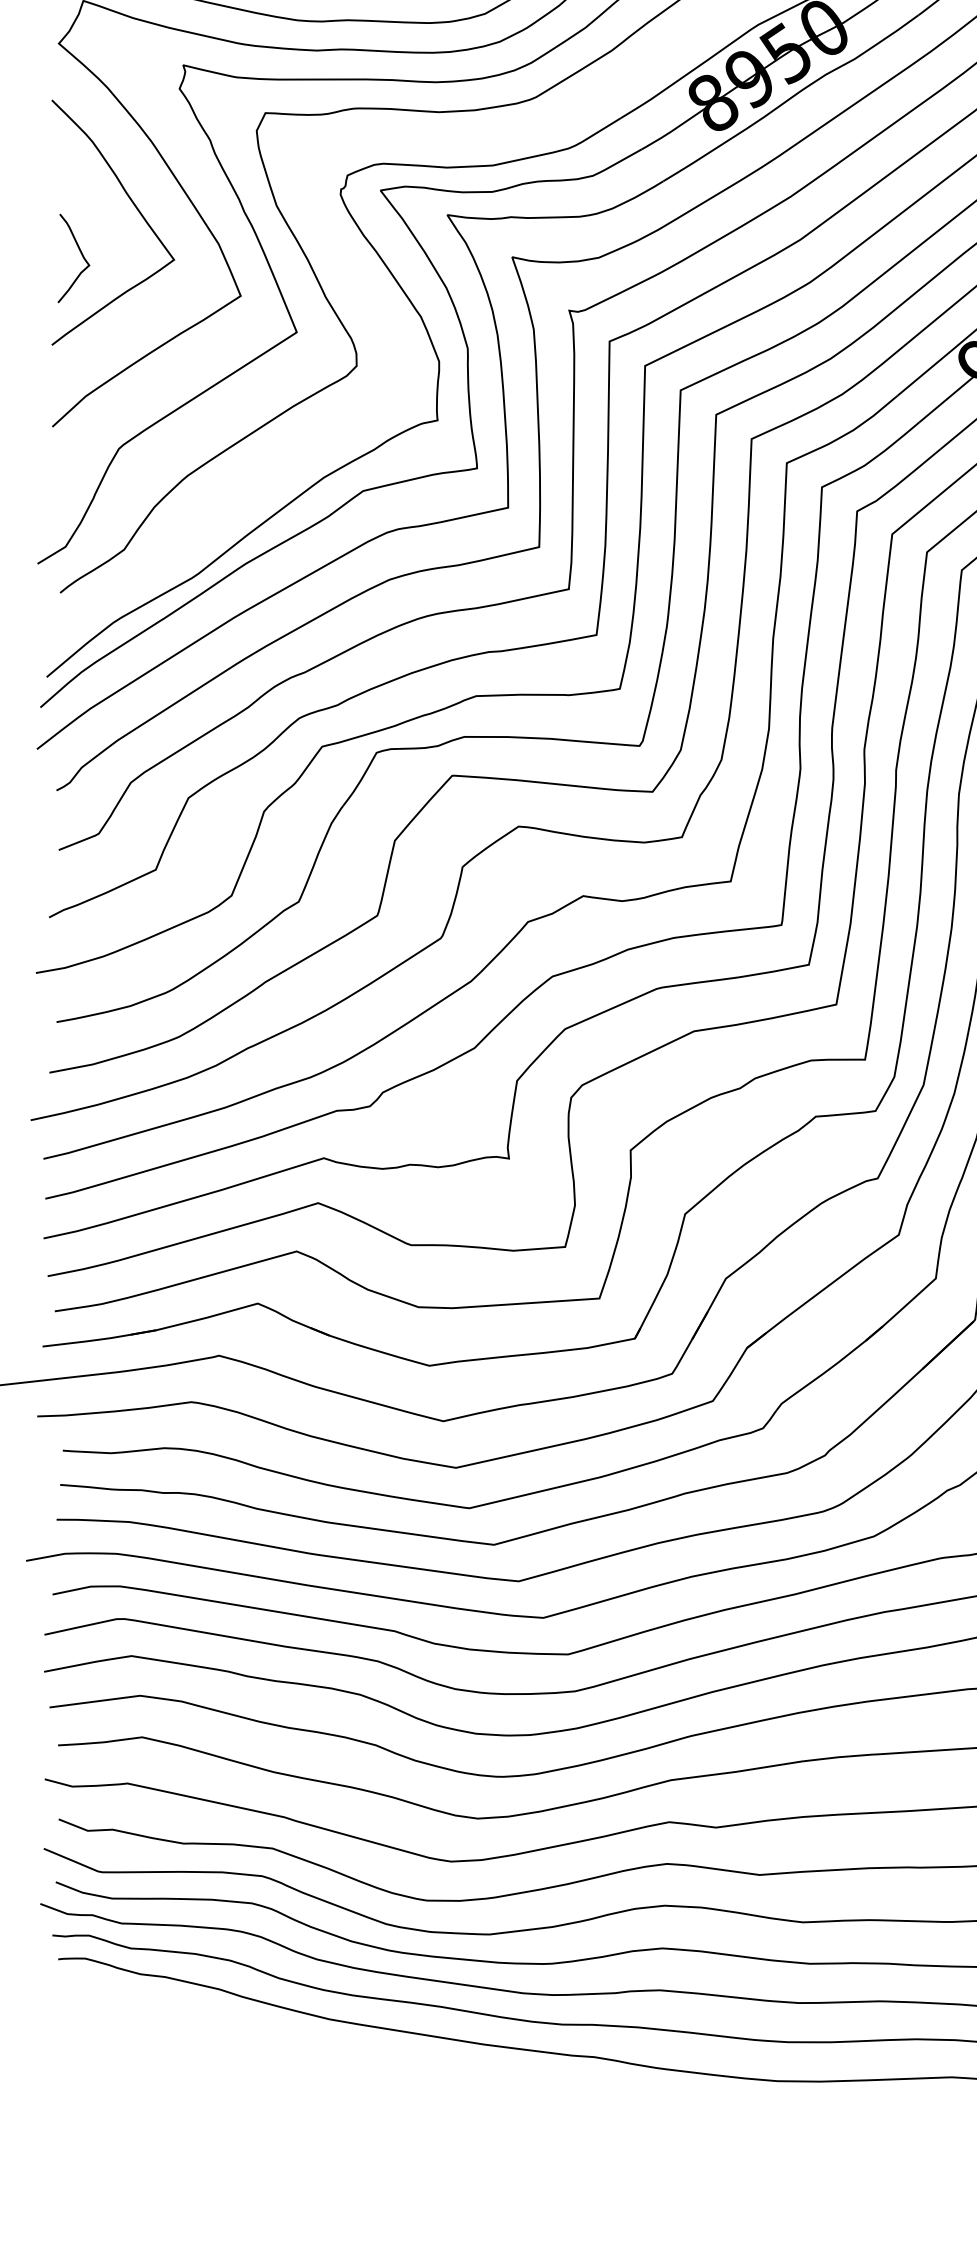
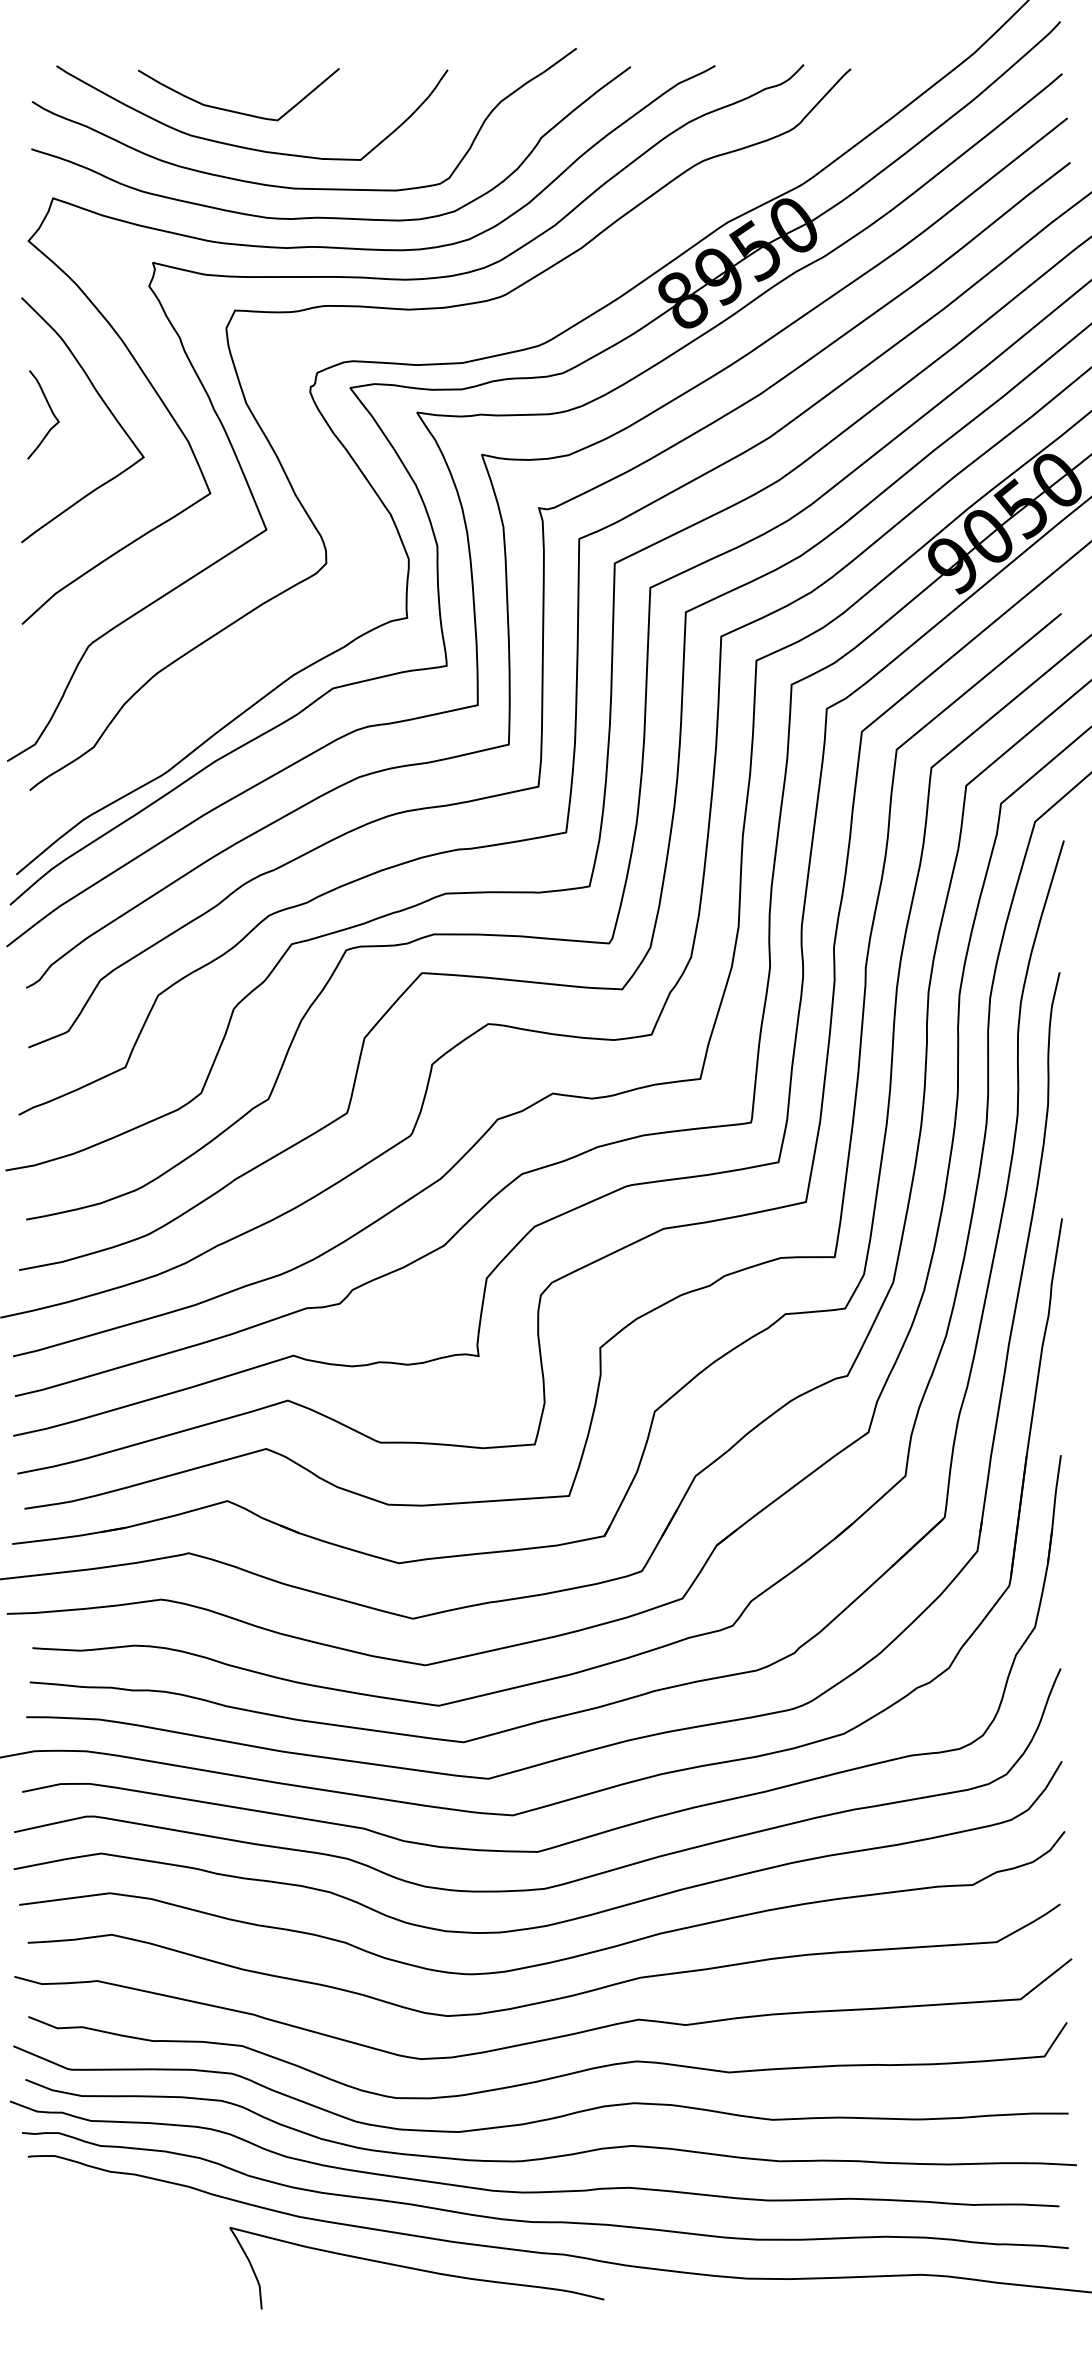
curve: (80, 254) -> (50, 410), moved
curve: (446, 2071) -> (416, 2268), added

